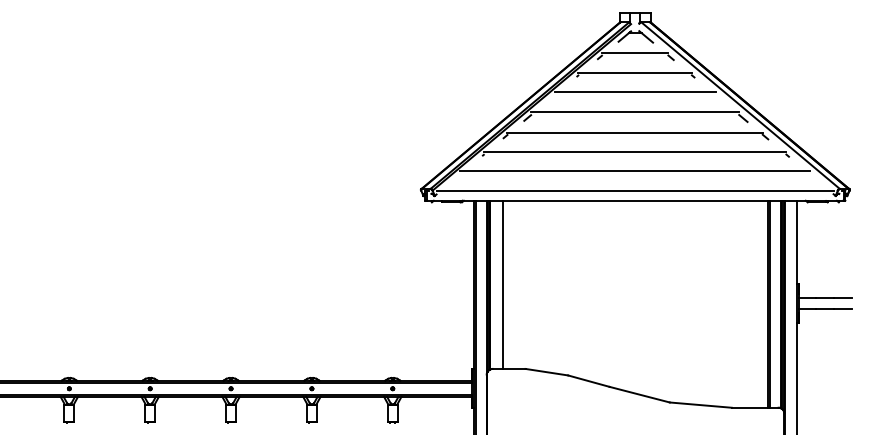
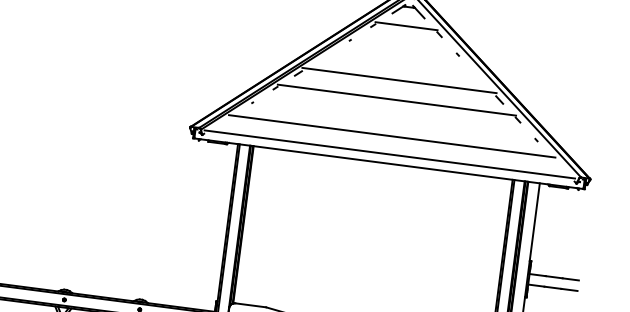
line: (635, 72) -> (404, 44), removed
line: (634, 92) -> (401, 62), removed
line: (634, 152) -> (393, 118), removed
line: (502, 284) -> (254, 225), removed

